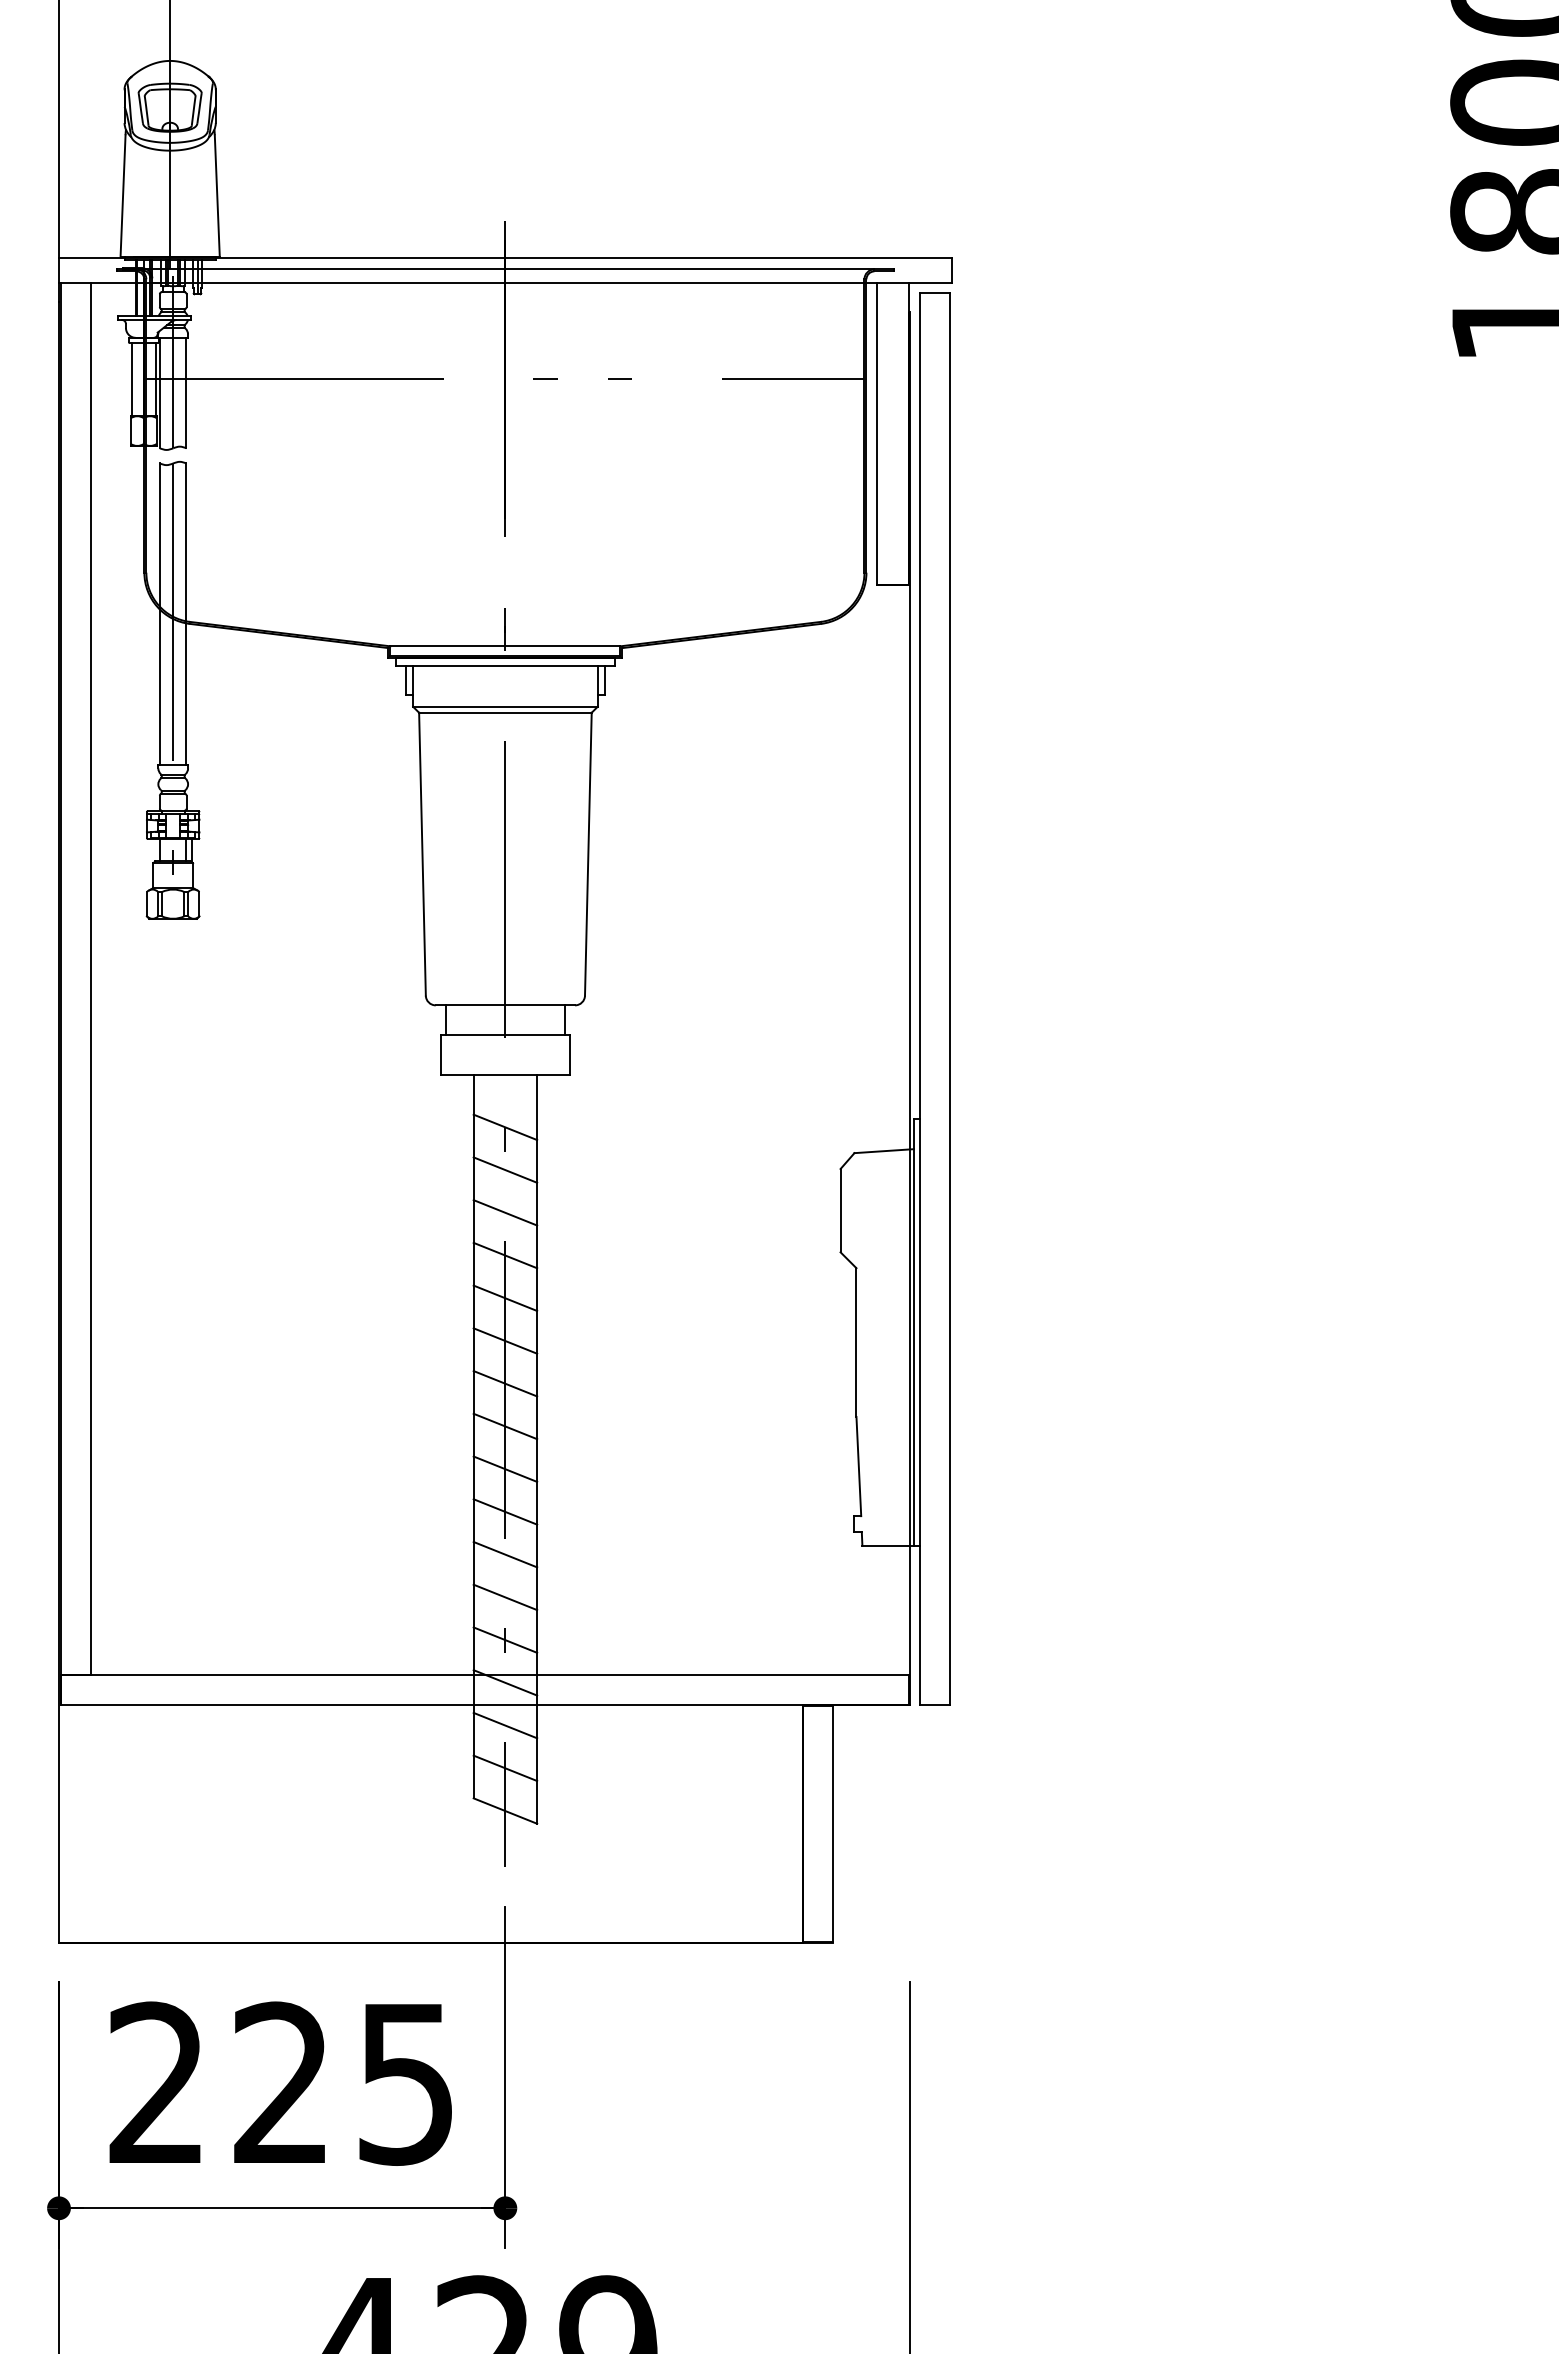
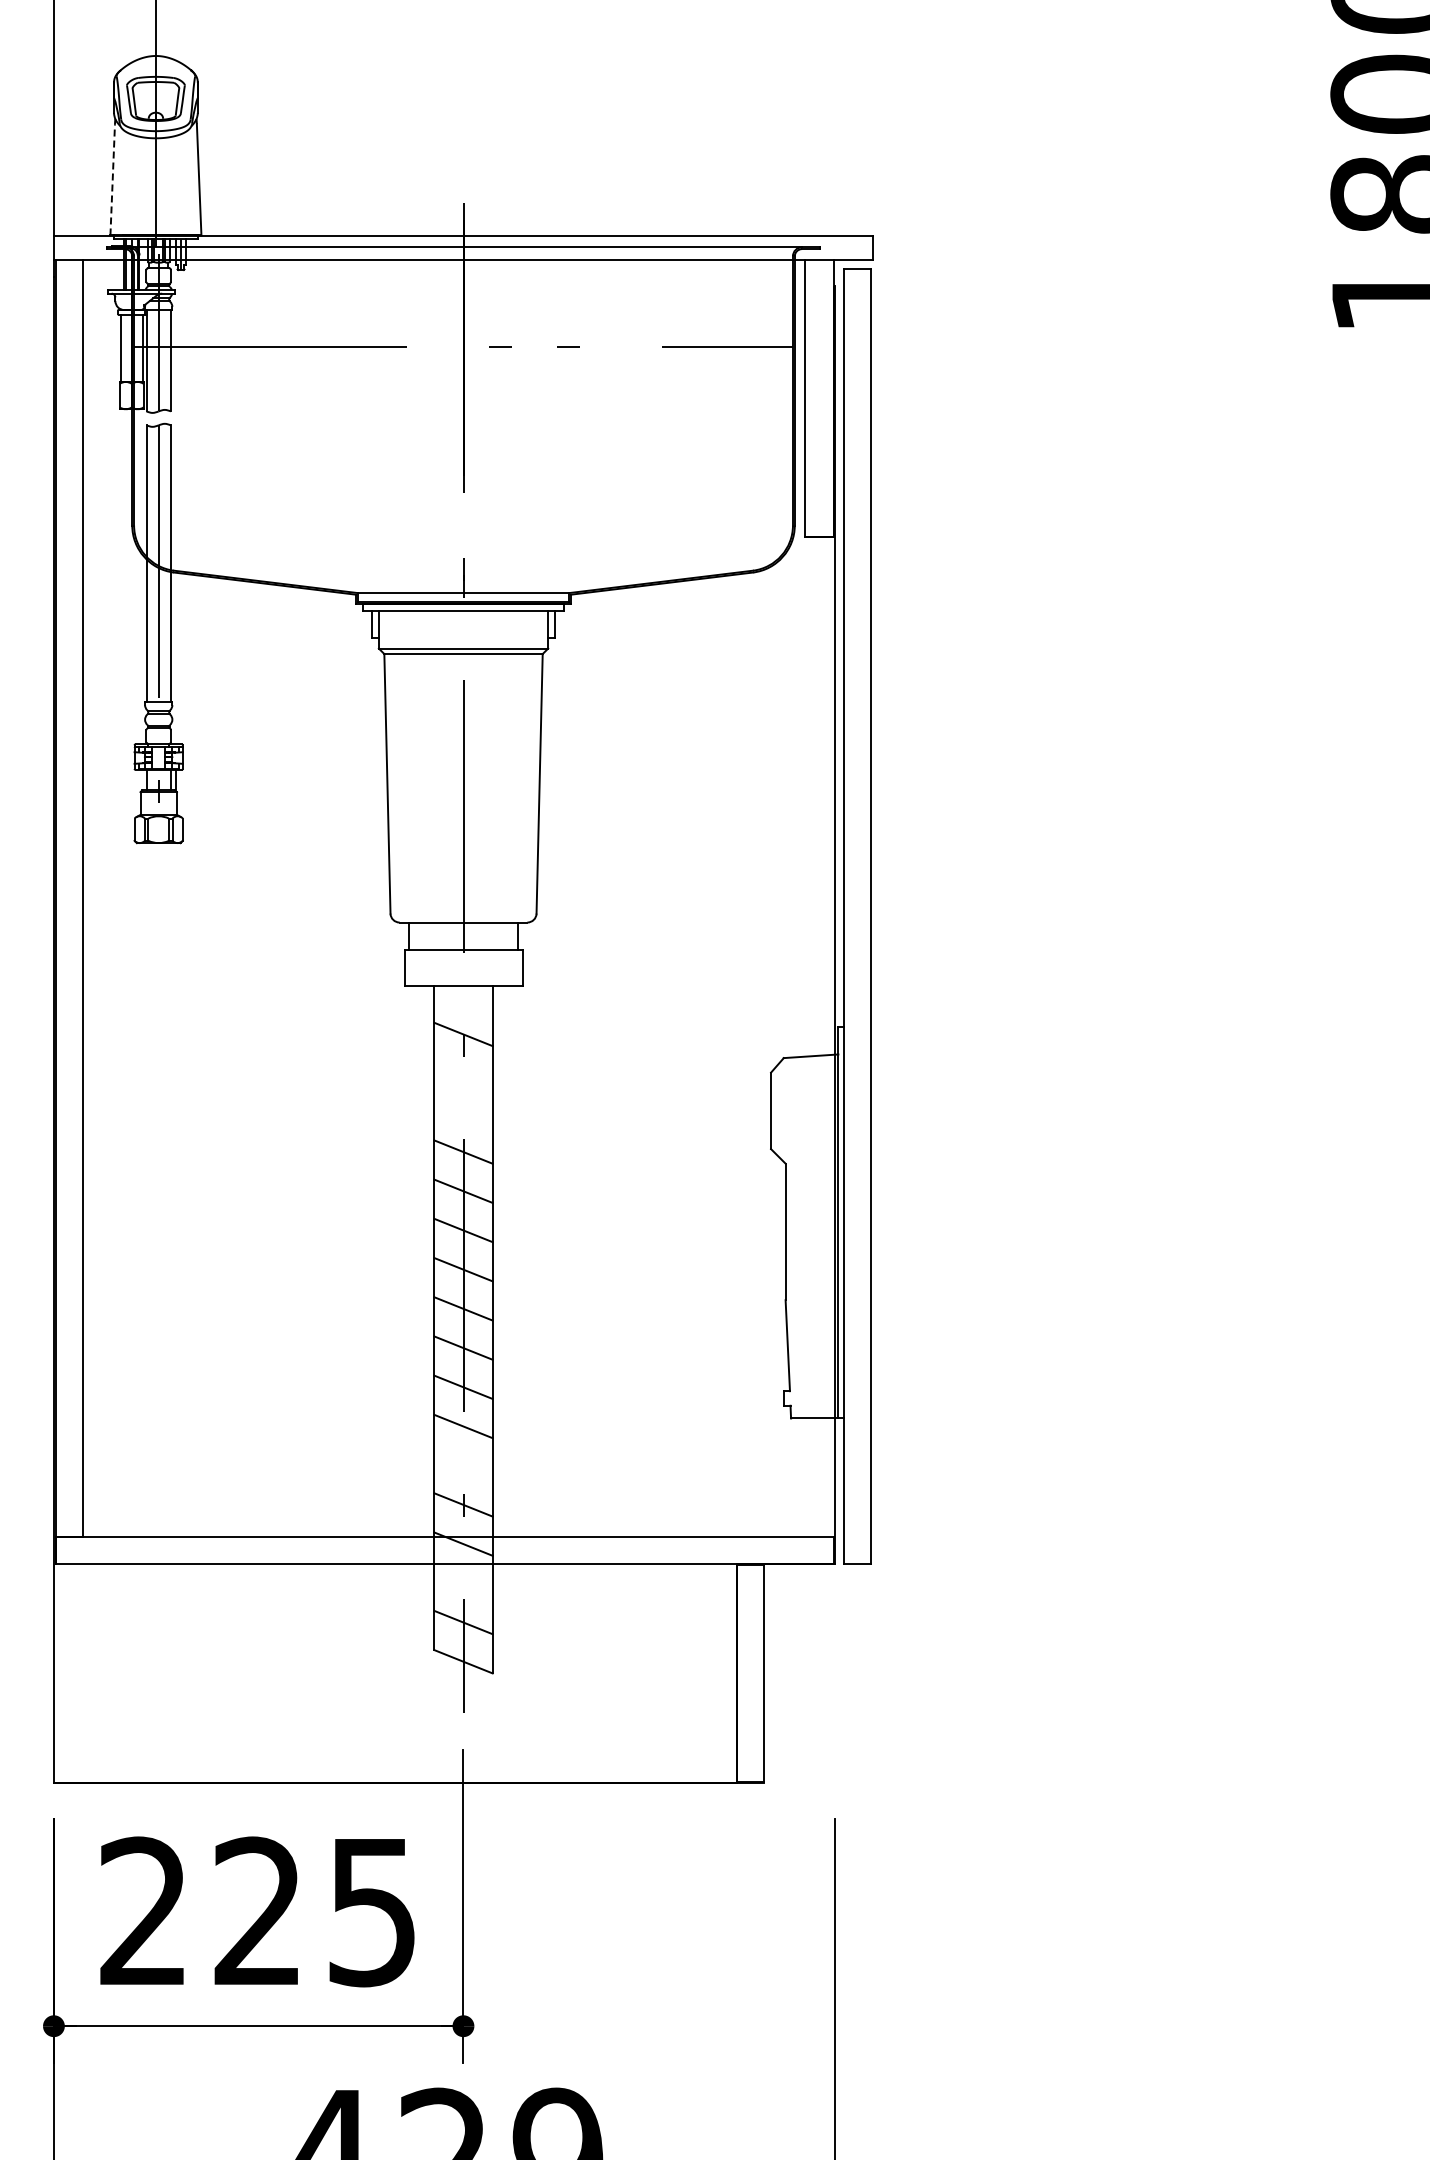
line: (122, 195) -> (112, 179), solid -> dashed
line: (505, 1169) -> (463, 1073), removed
line: (505, 1212) -> (463, 1112), removed
line: (505, 1597) -> (463, 1465), removed
line: (505, 1725) -> (463, 1583), removed

